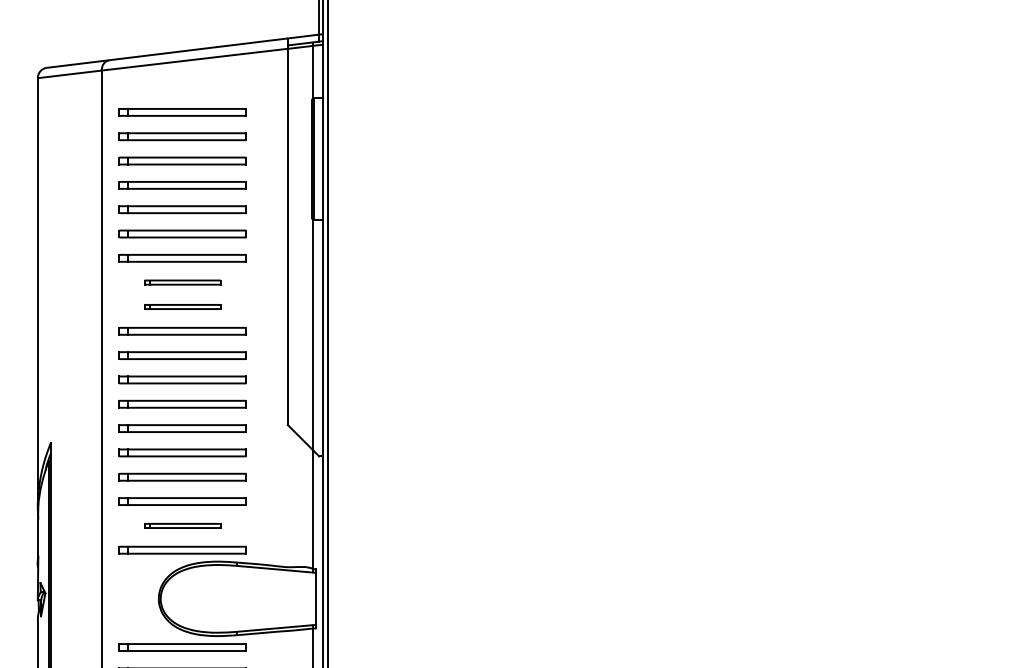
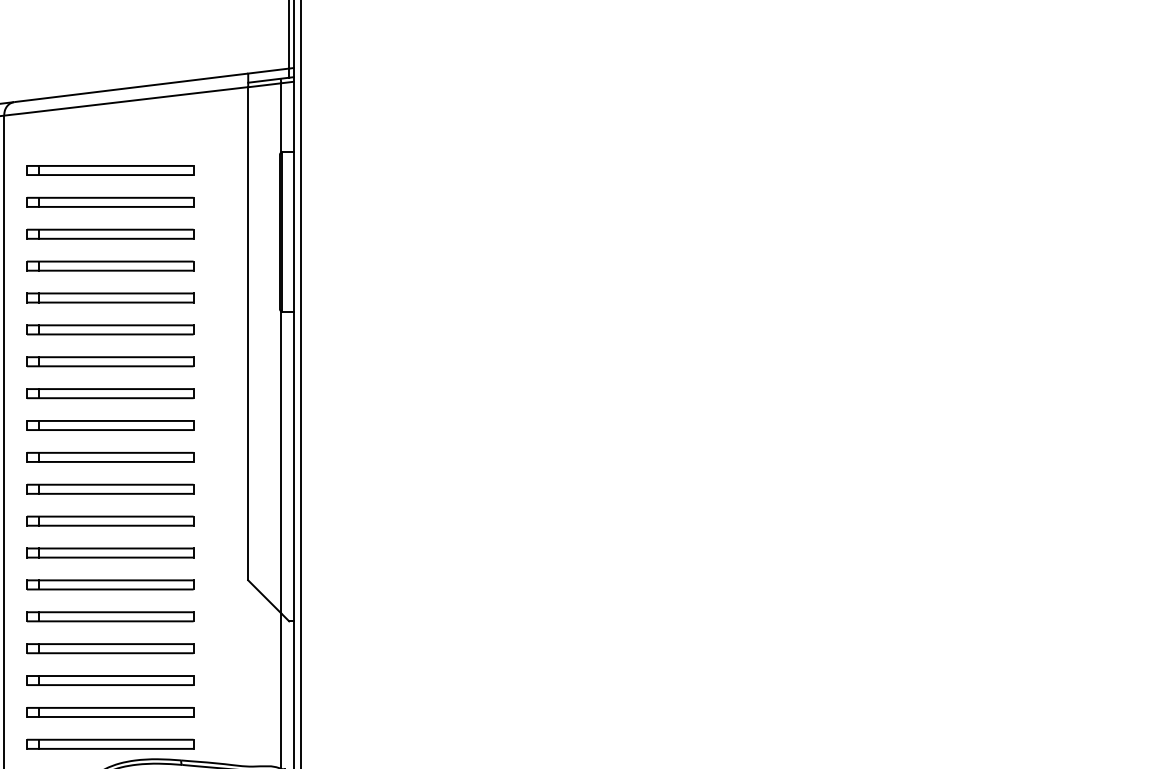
part: (182, 282) -> (109, 393), size x1.67
part: (182, 306) -> (109, 424), size x1.67
part: (182, 525) -> (109, 711), size x1.67

